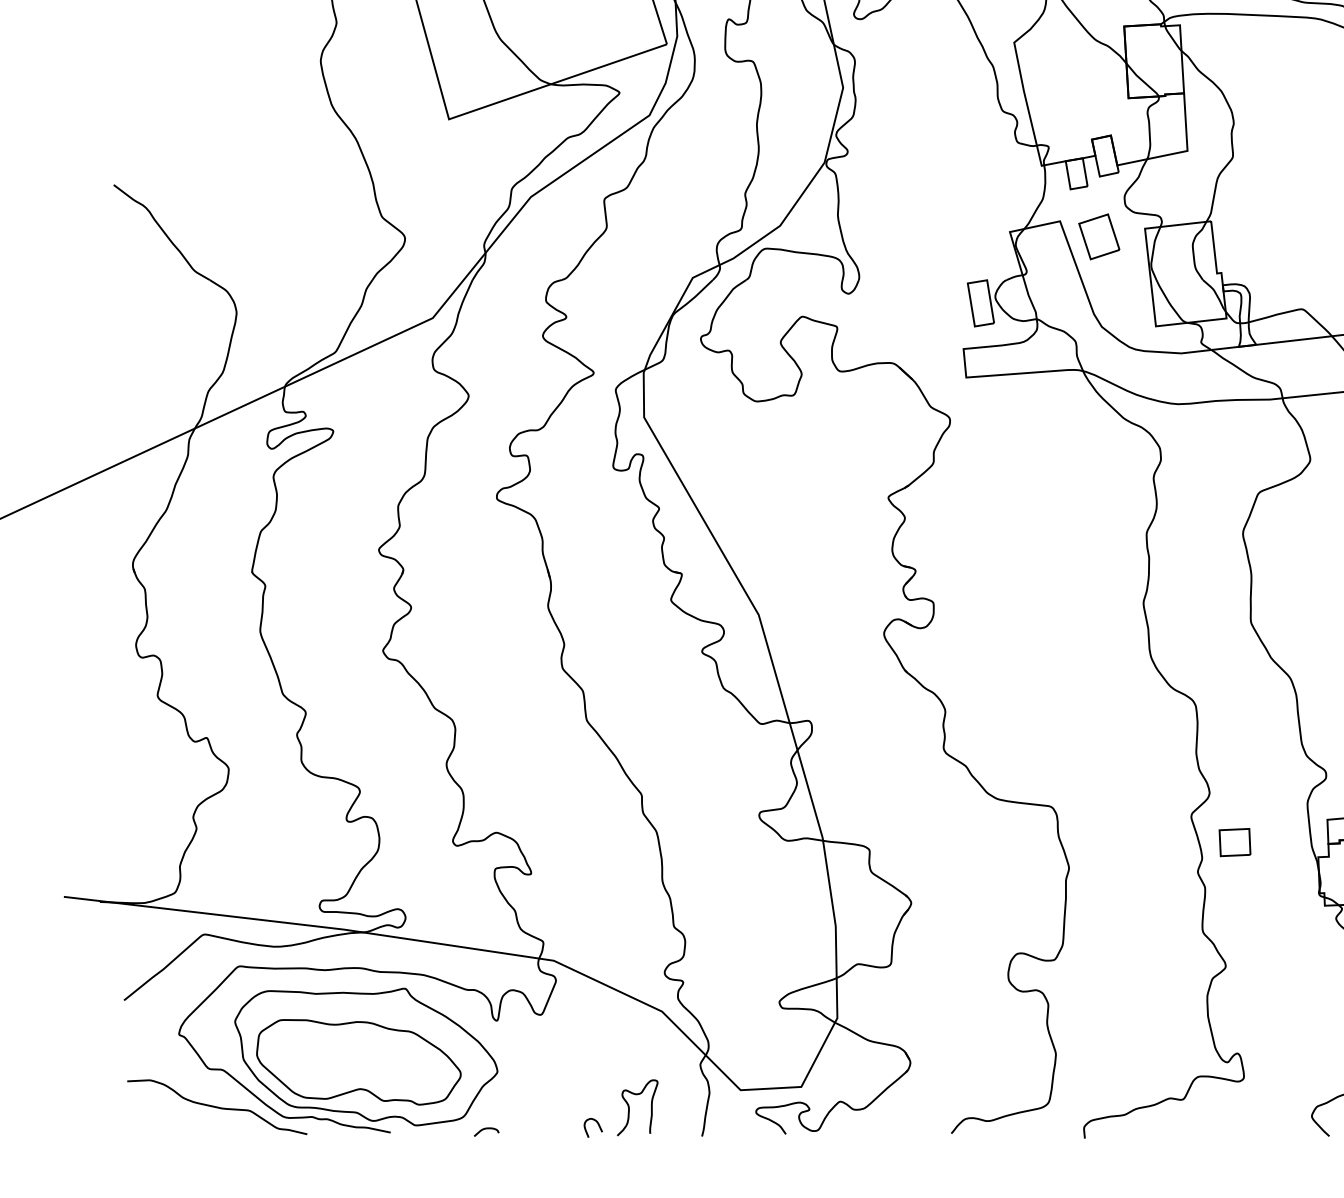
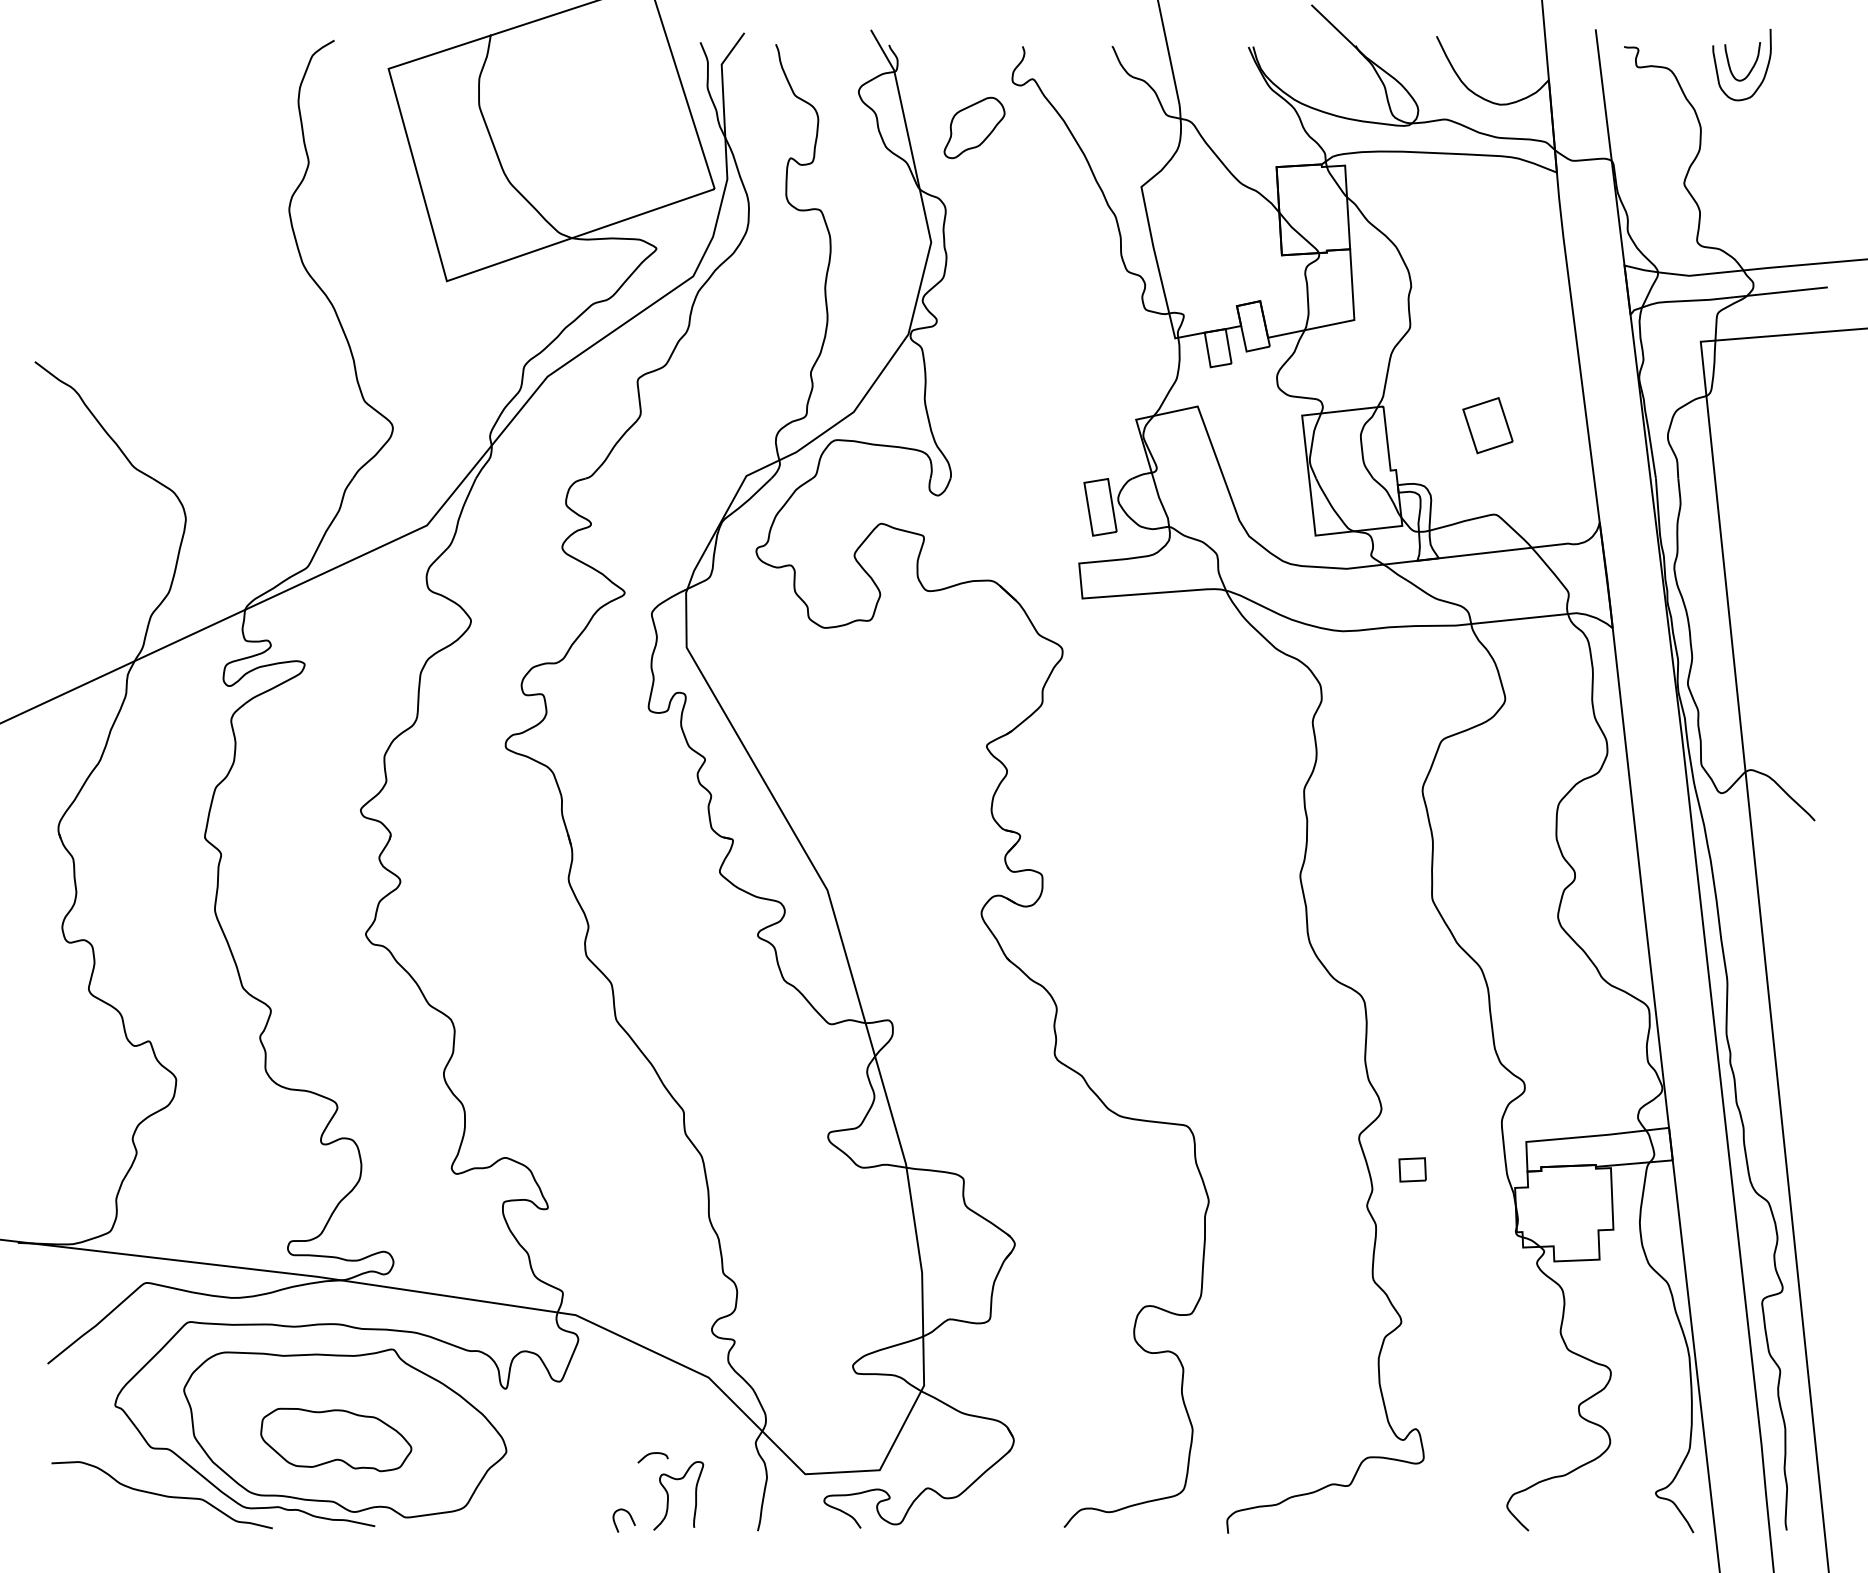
part: (1098, 236) -> (1487, 425), moved
part: (1234, 842) -> (1412, 1169), size x0.7
part: (359, 1061) -> (336, 1439), size x0.6
curve: (486, 1129) -> (652, 1454), moved

